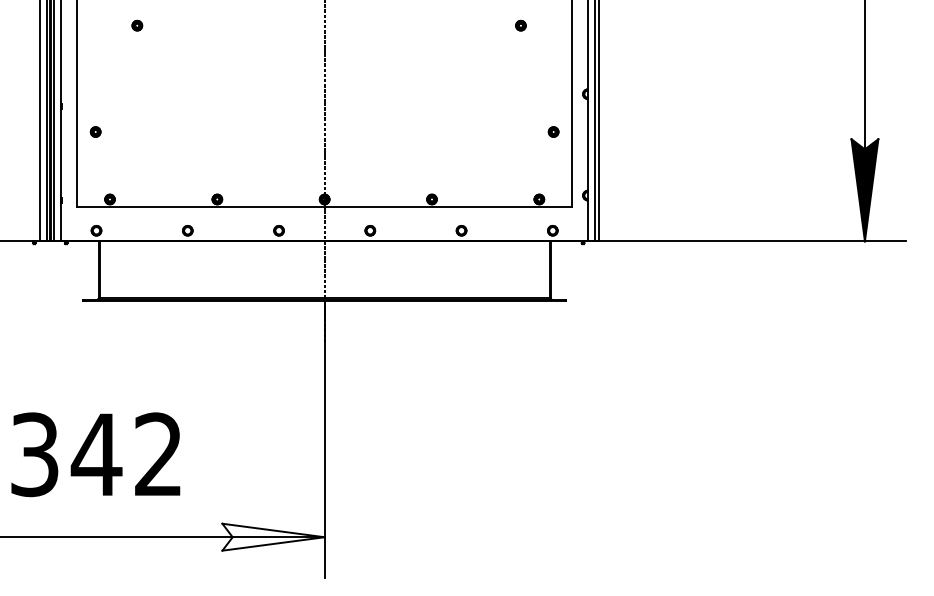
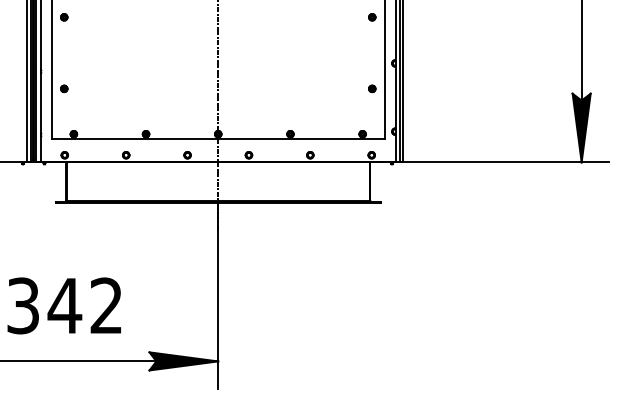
part: (137, 25) -> (64, 17), moved
part: (521, 25) -> (372, 17), moved
fill: (272, 537) -> (183, 361), added

